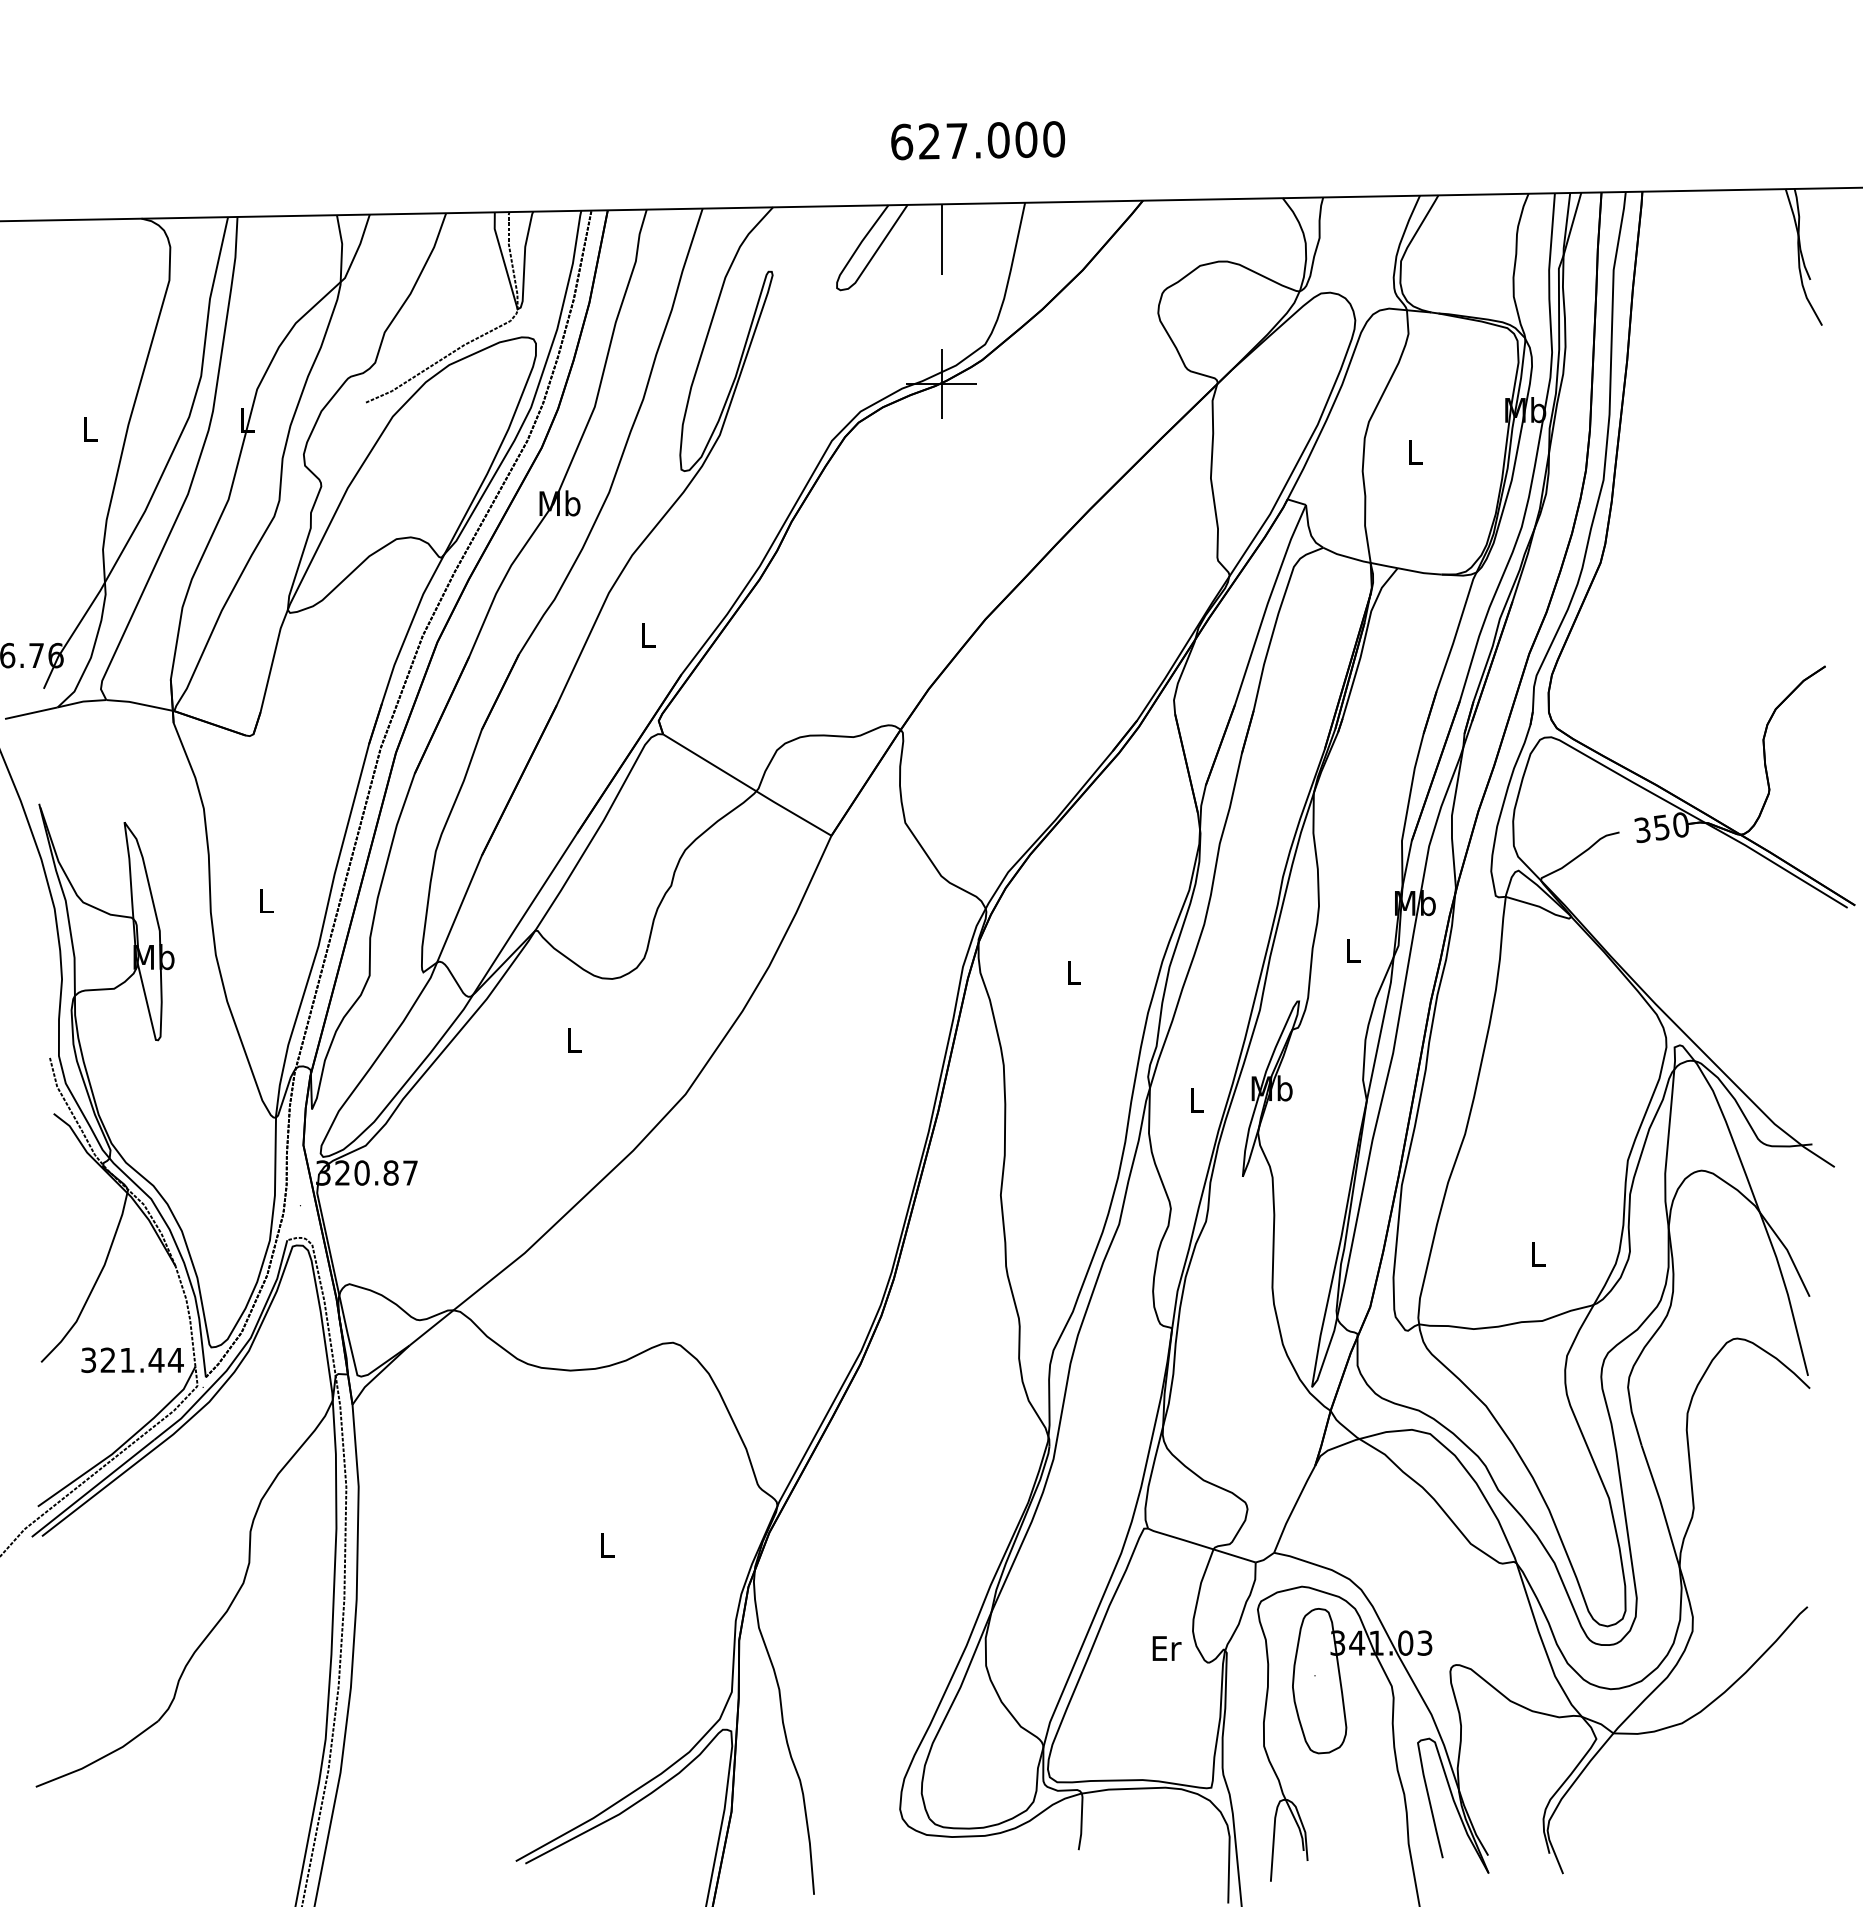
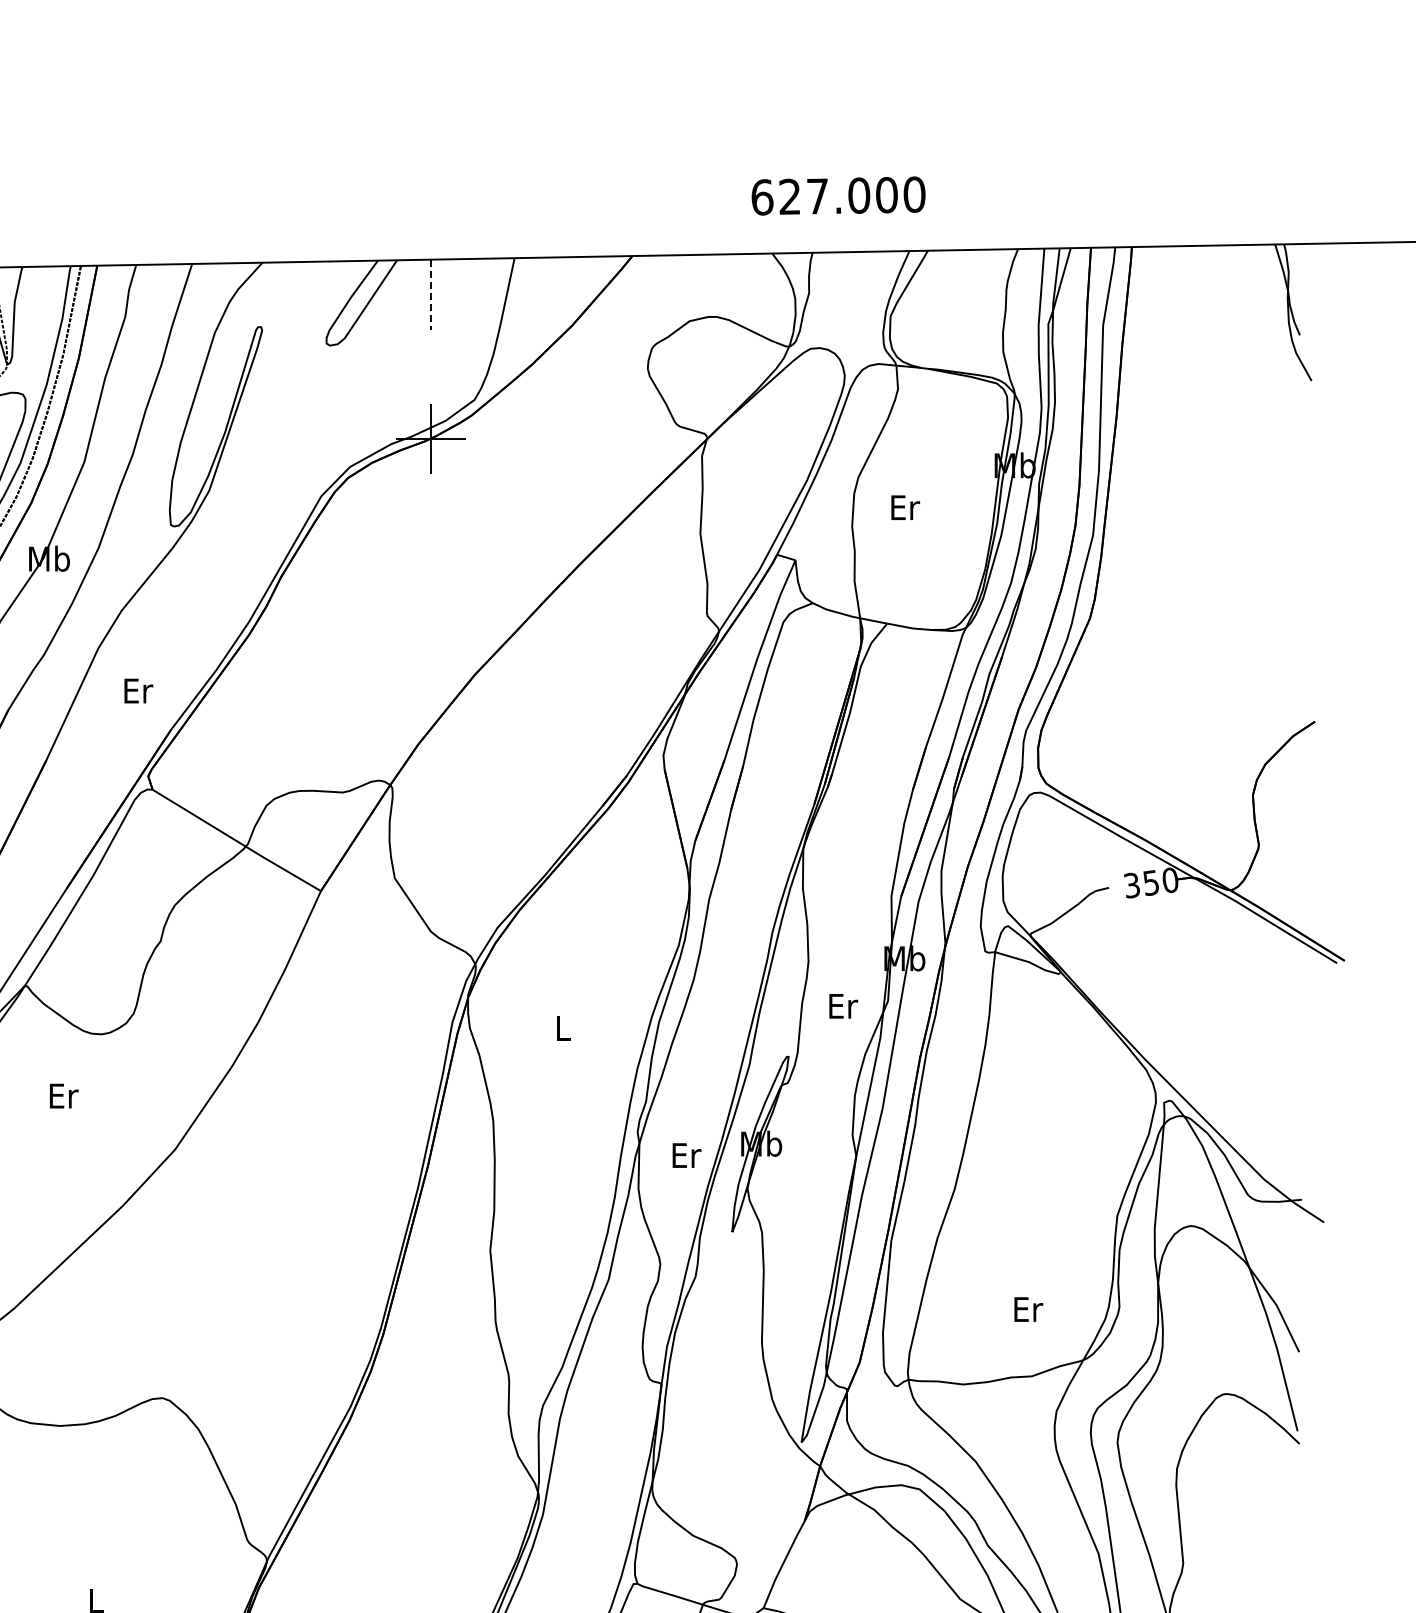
text: (978, 140) -> (838, 195), moved
line: (941, 240) -> (430, 295), solid -> dashed
text: (1415, 452) -> (904, 507), L -> Er
text: (649, 635) -> (138, 690), L -> Er
text: (1353, 950) -> (842, 1005), L -> Er
text: (574, 1040) -> (63, 1095), L -> Er
text: (1197, 1099) -> (686, 1154), L -> Er
text: (1539, 1253) -> (1028, 1308), L -> Er

